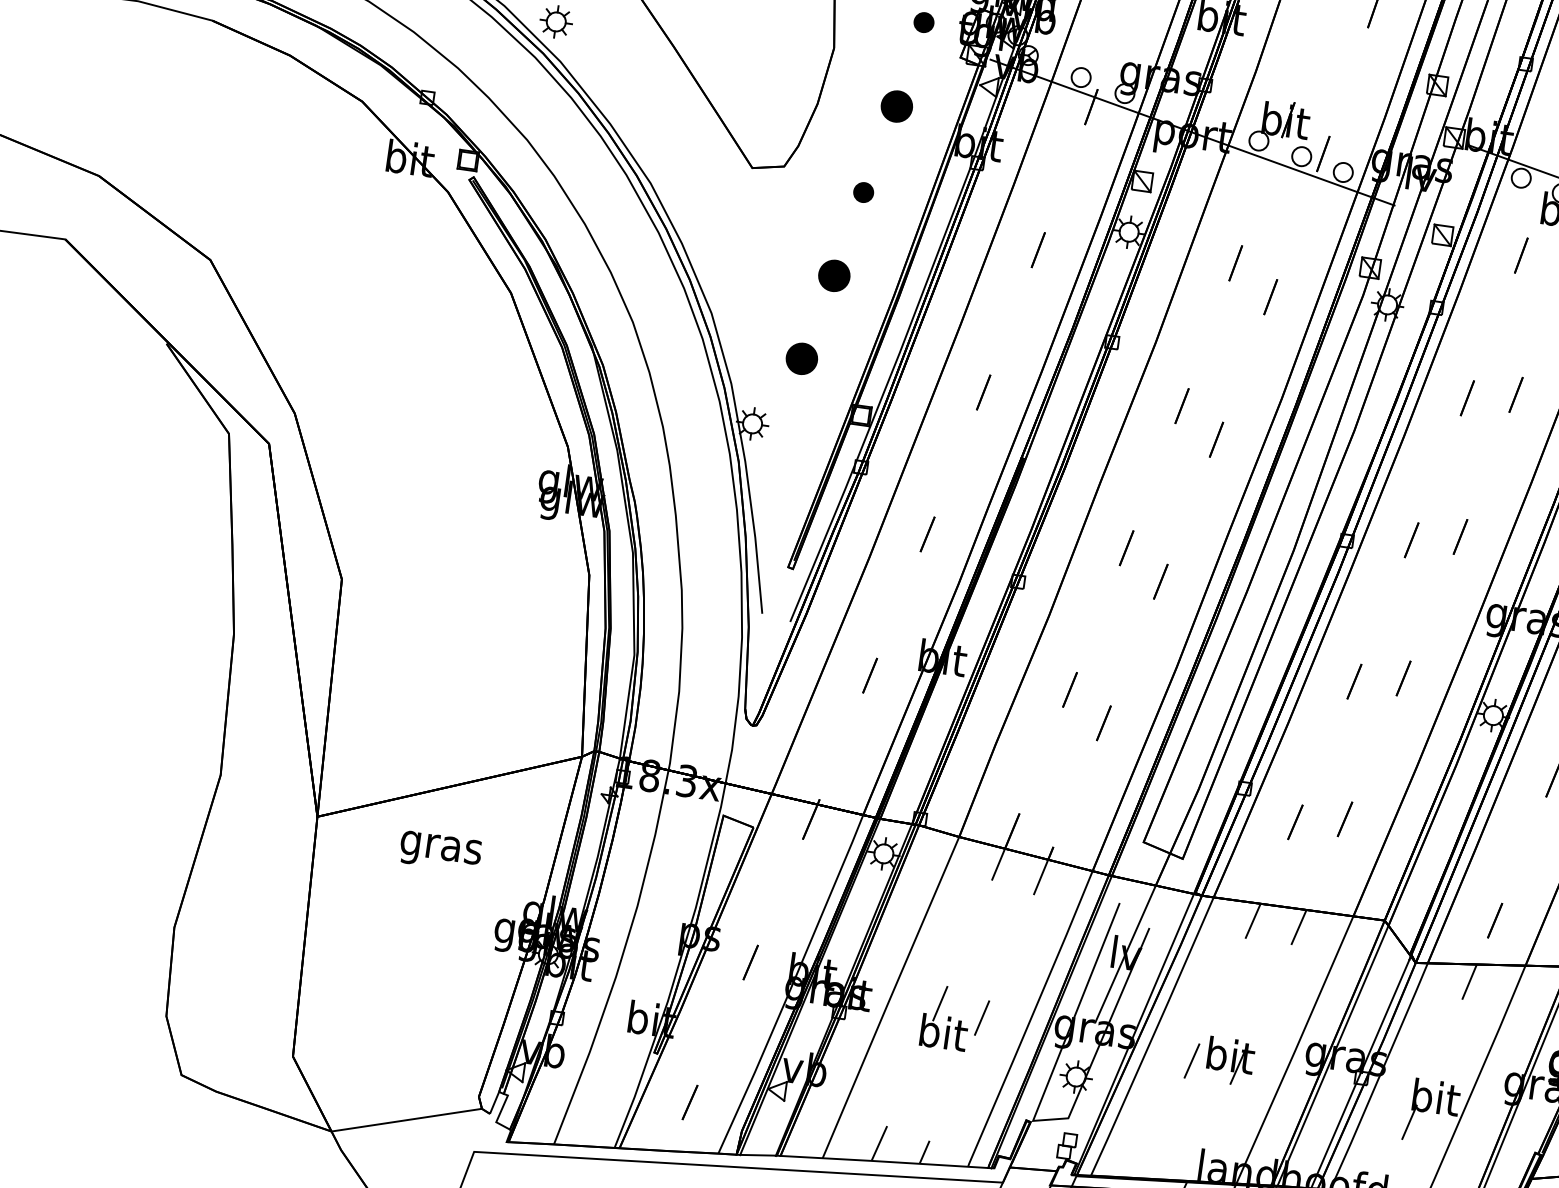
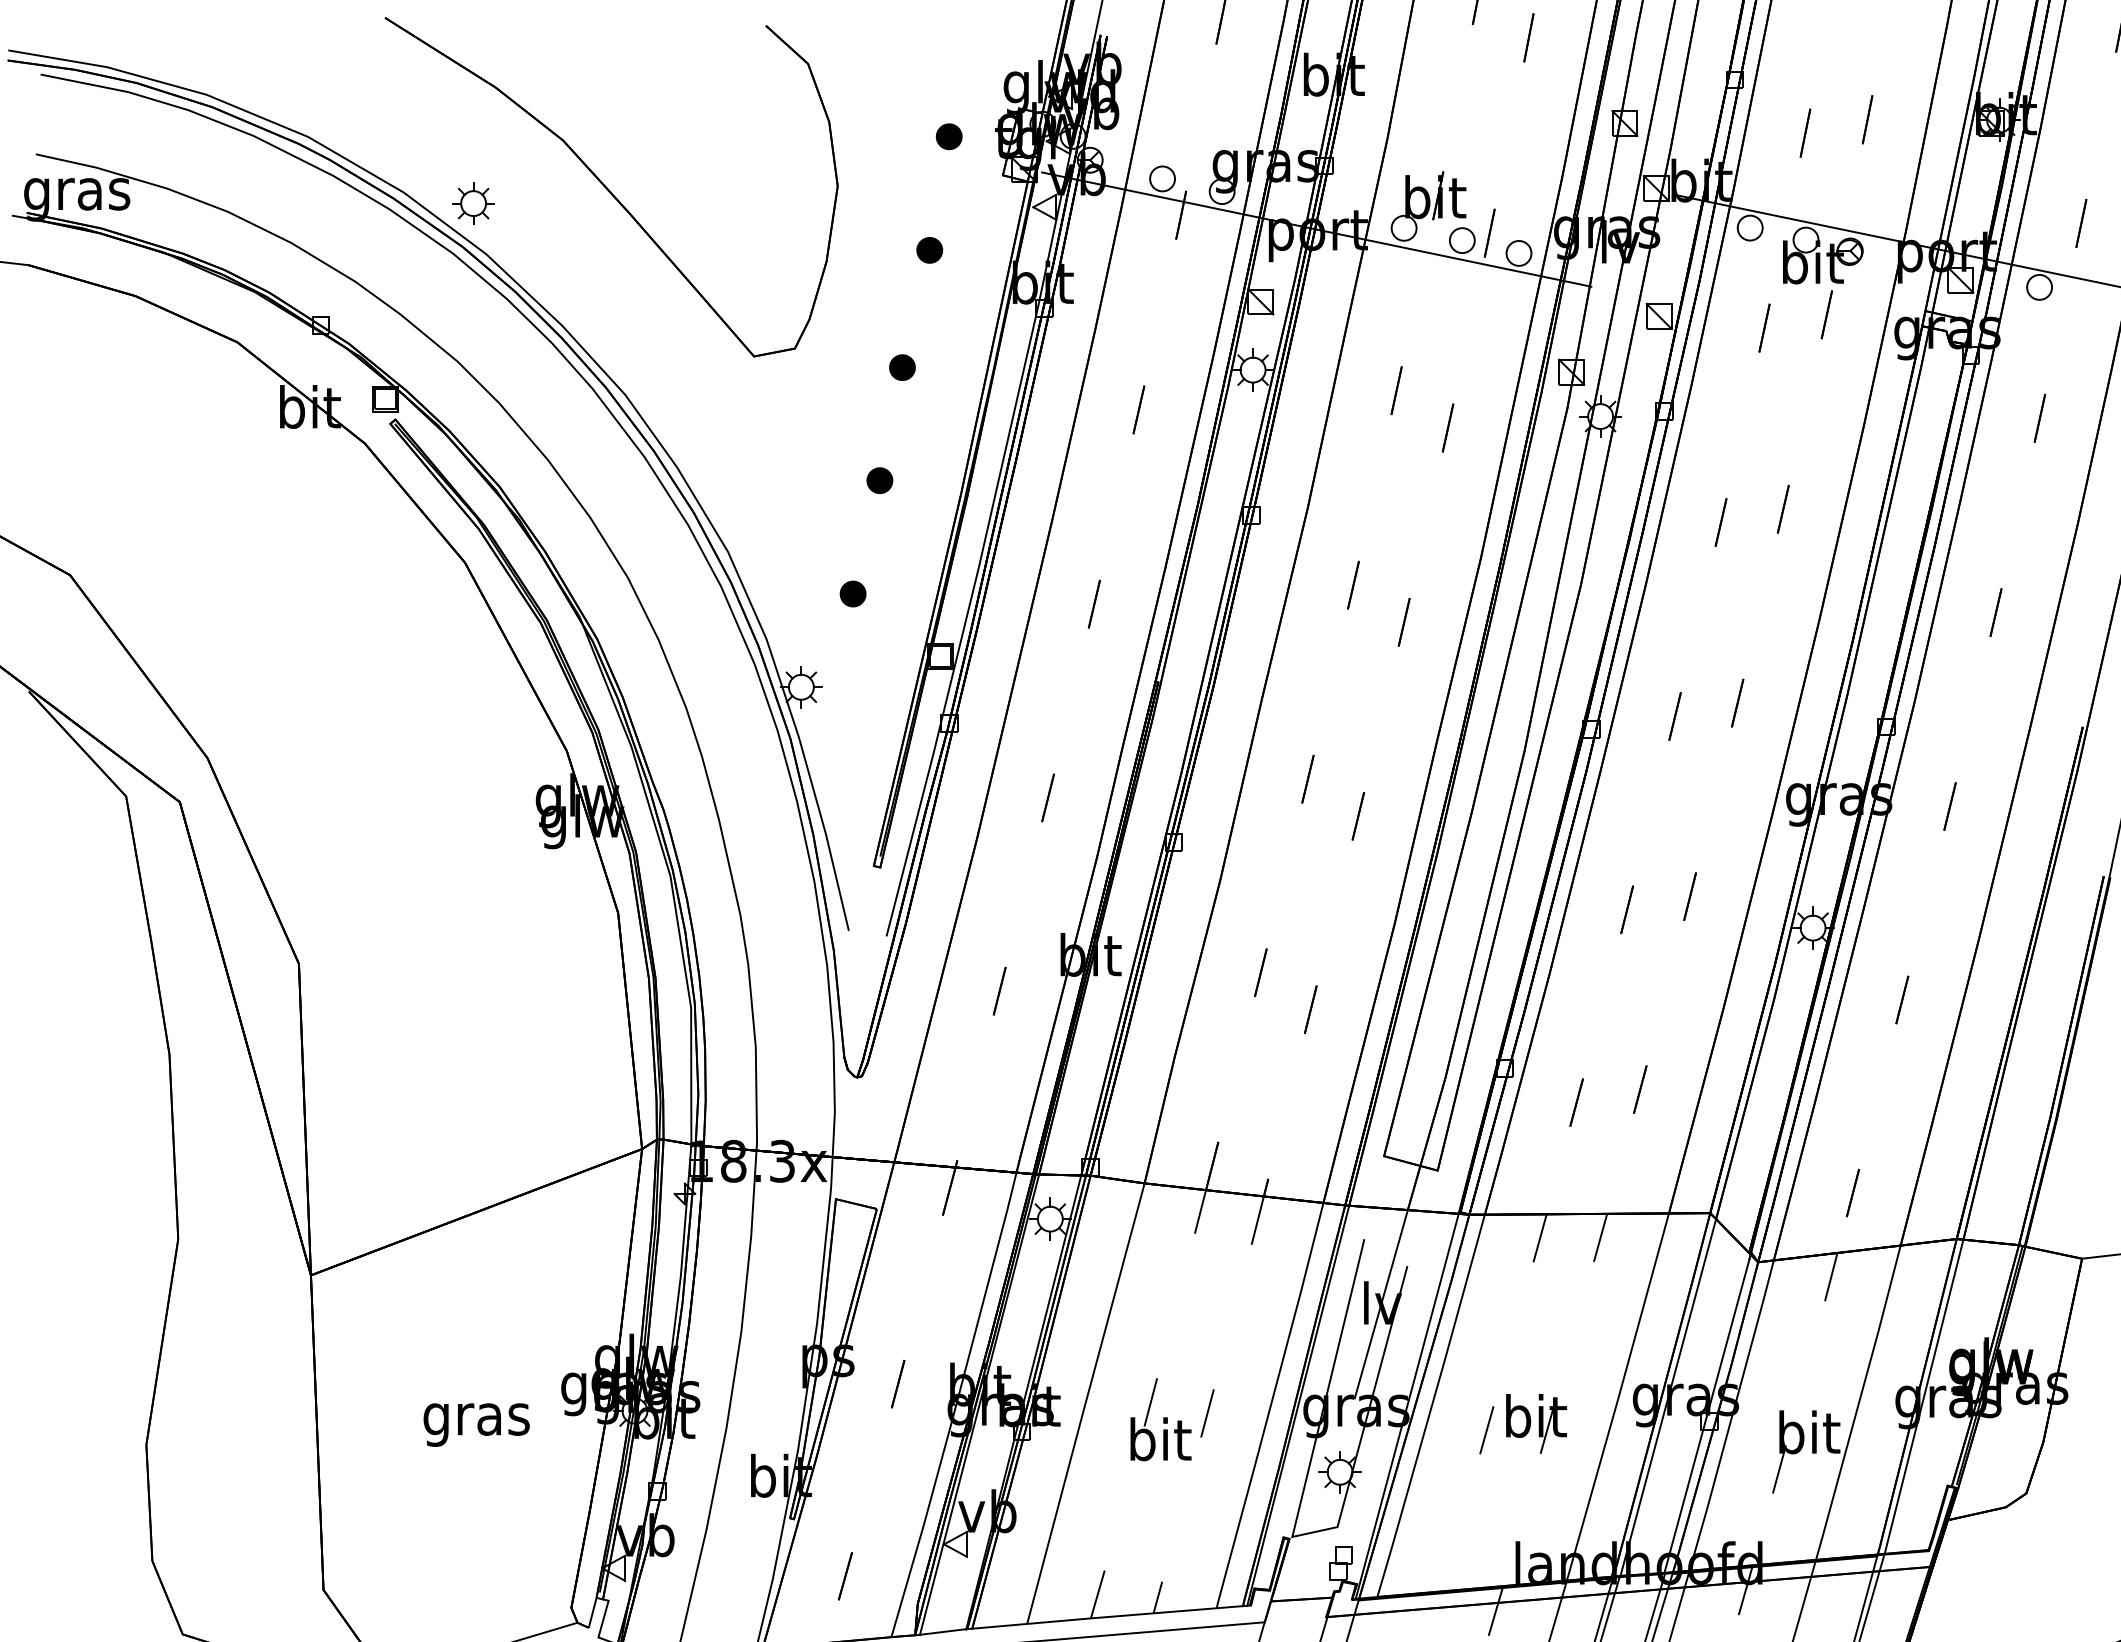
part: (896, 106) -> (929, 250), size x0.62
part: (834, 275) -> (879, 480), size x0.62
part: (801, 358) -> (852, 593), size x0.62
text: (440, 851) -> (476, 1424), moved

